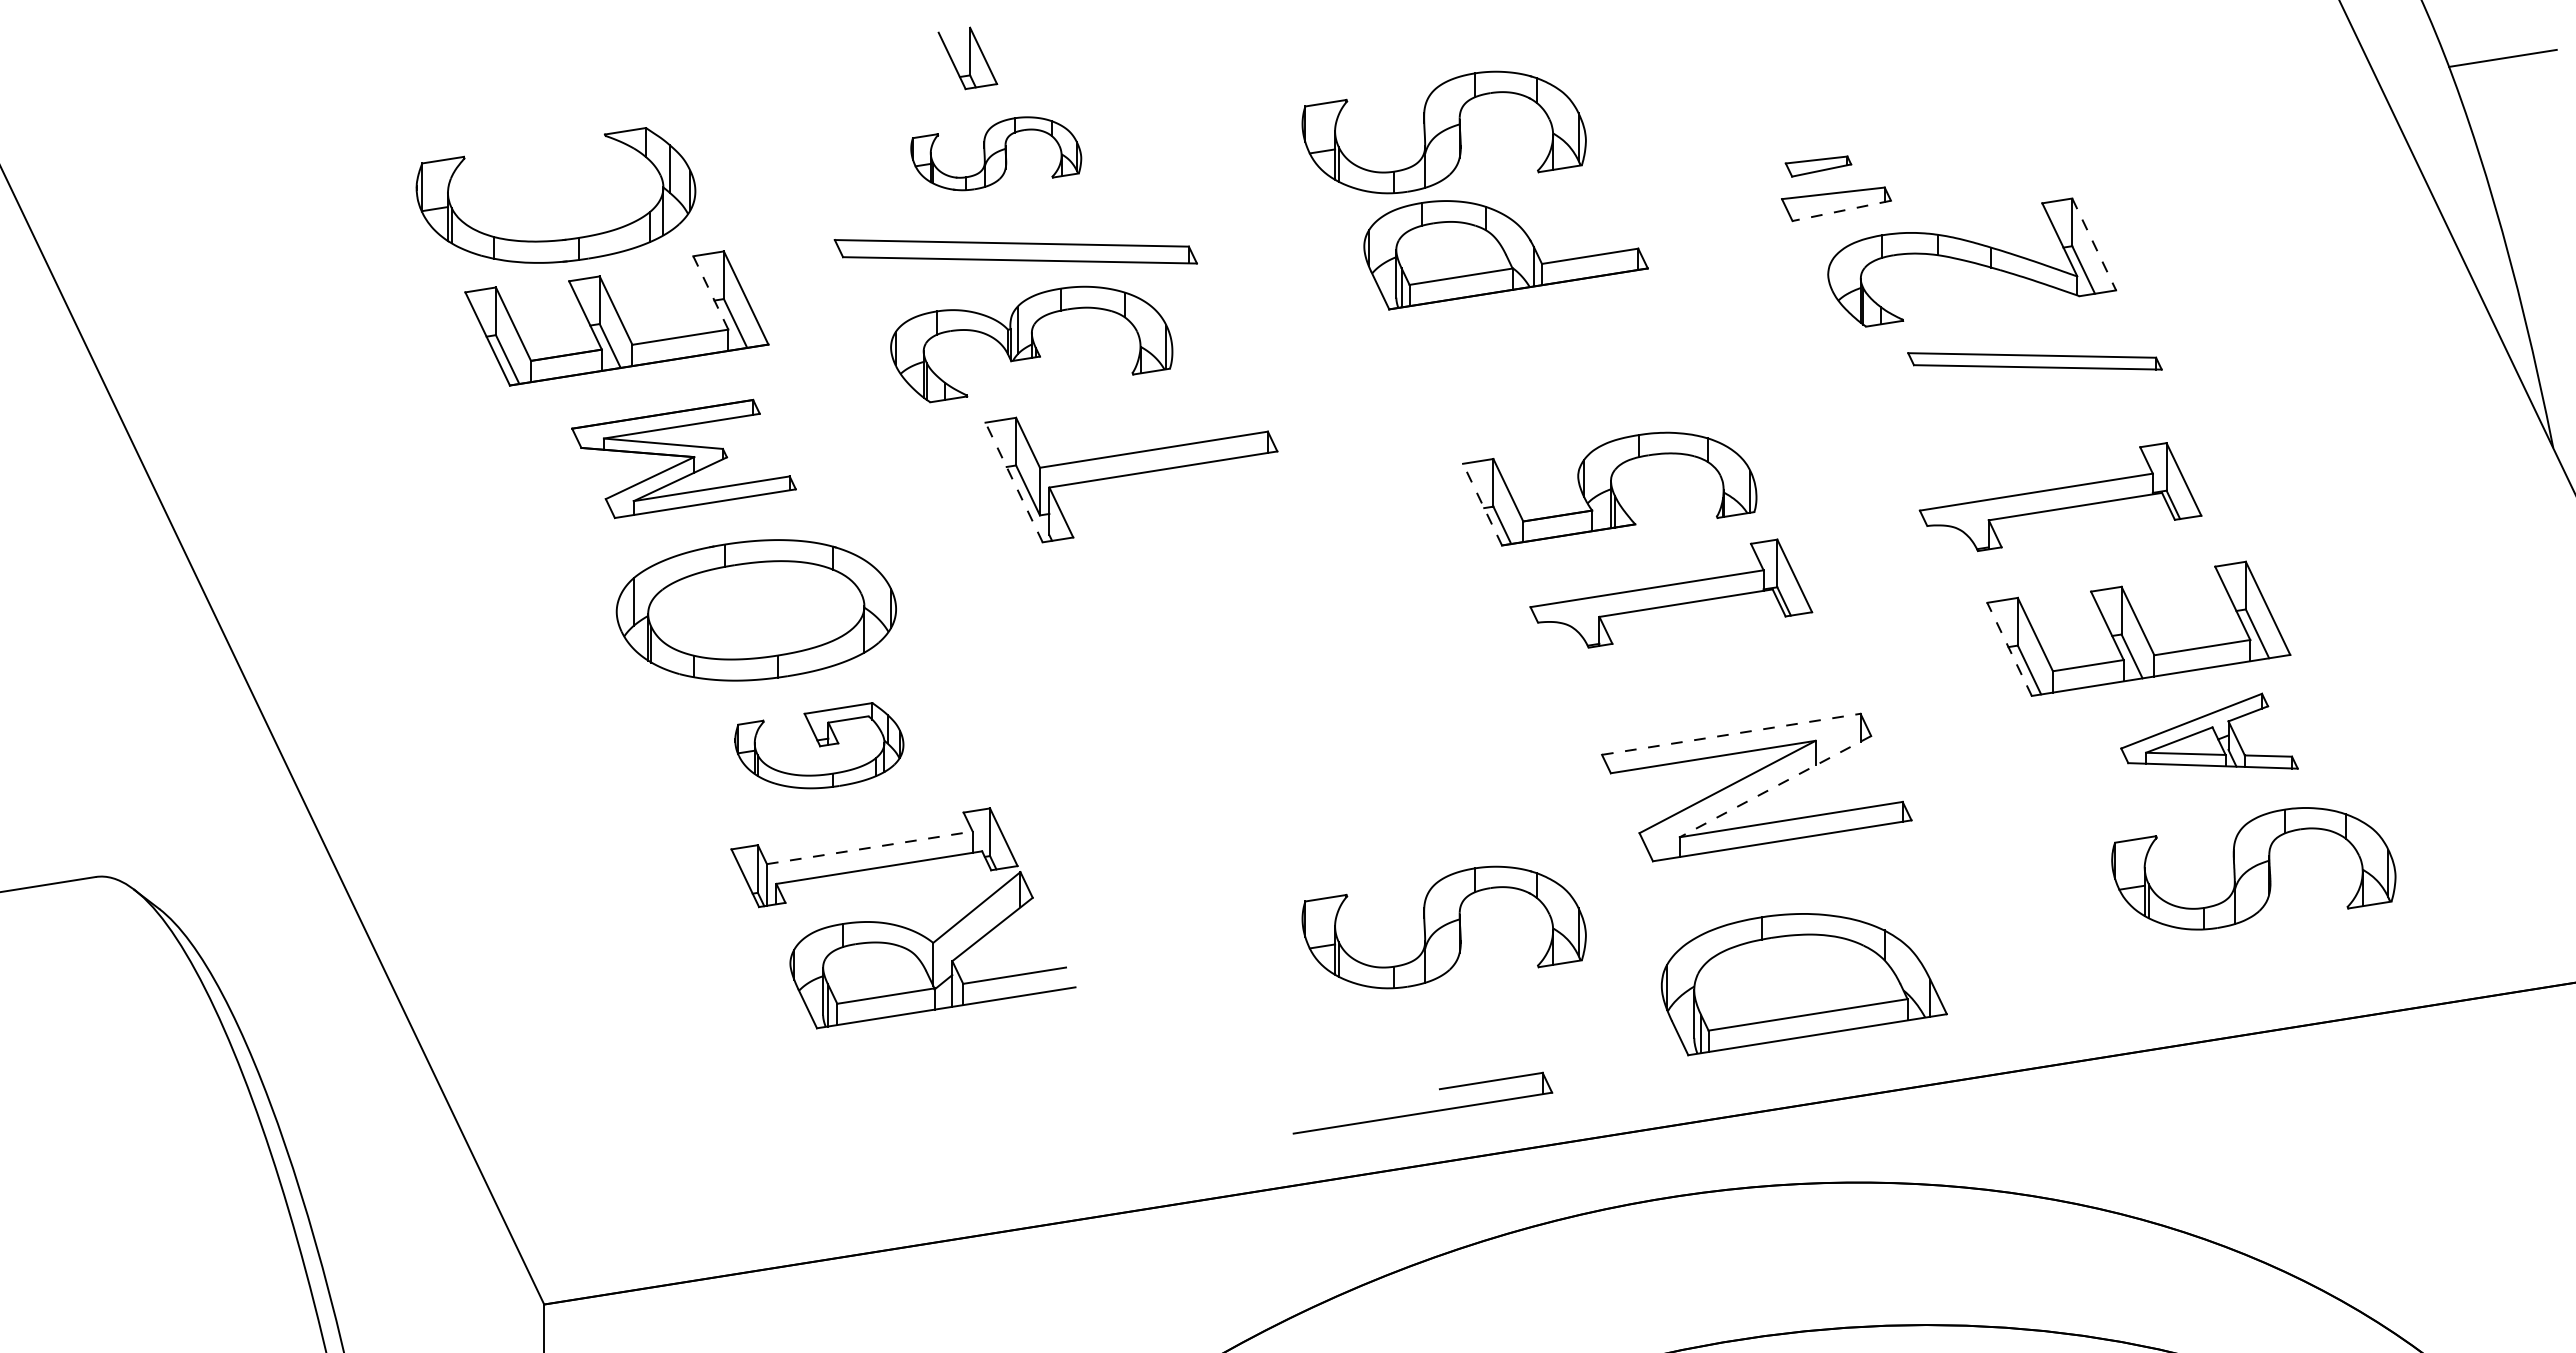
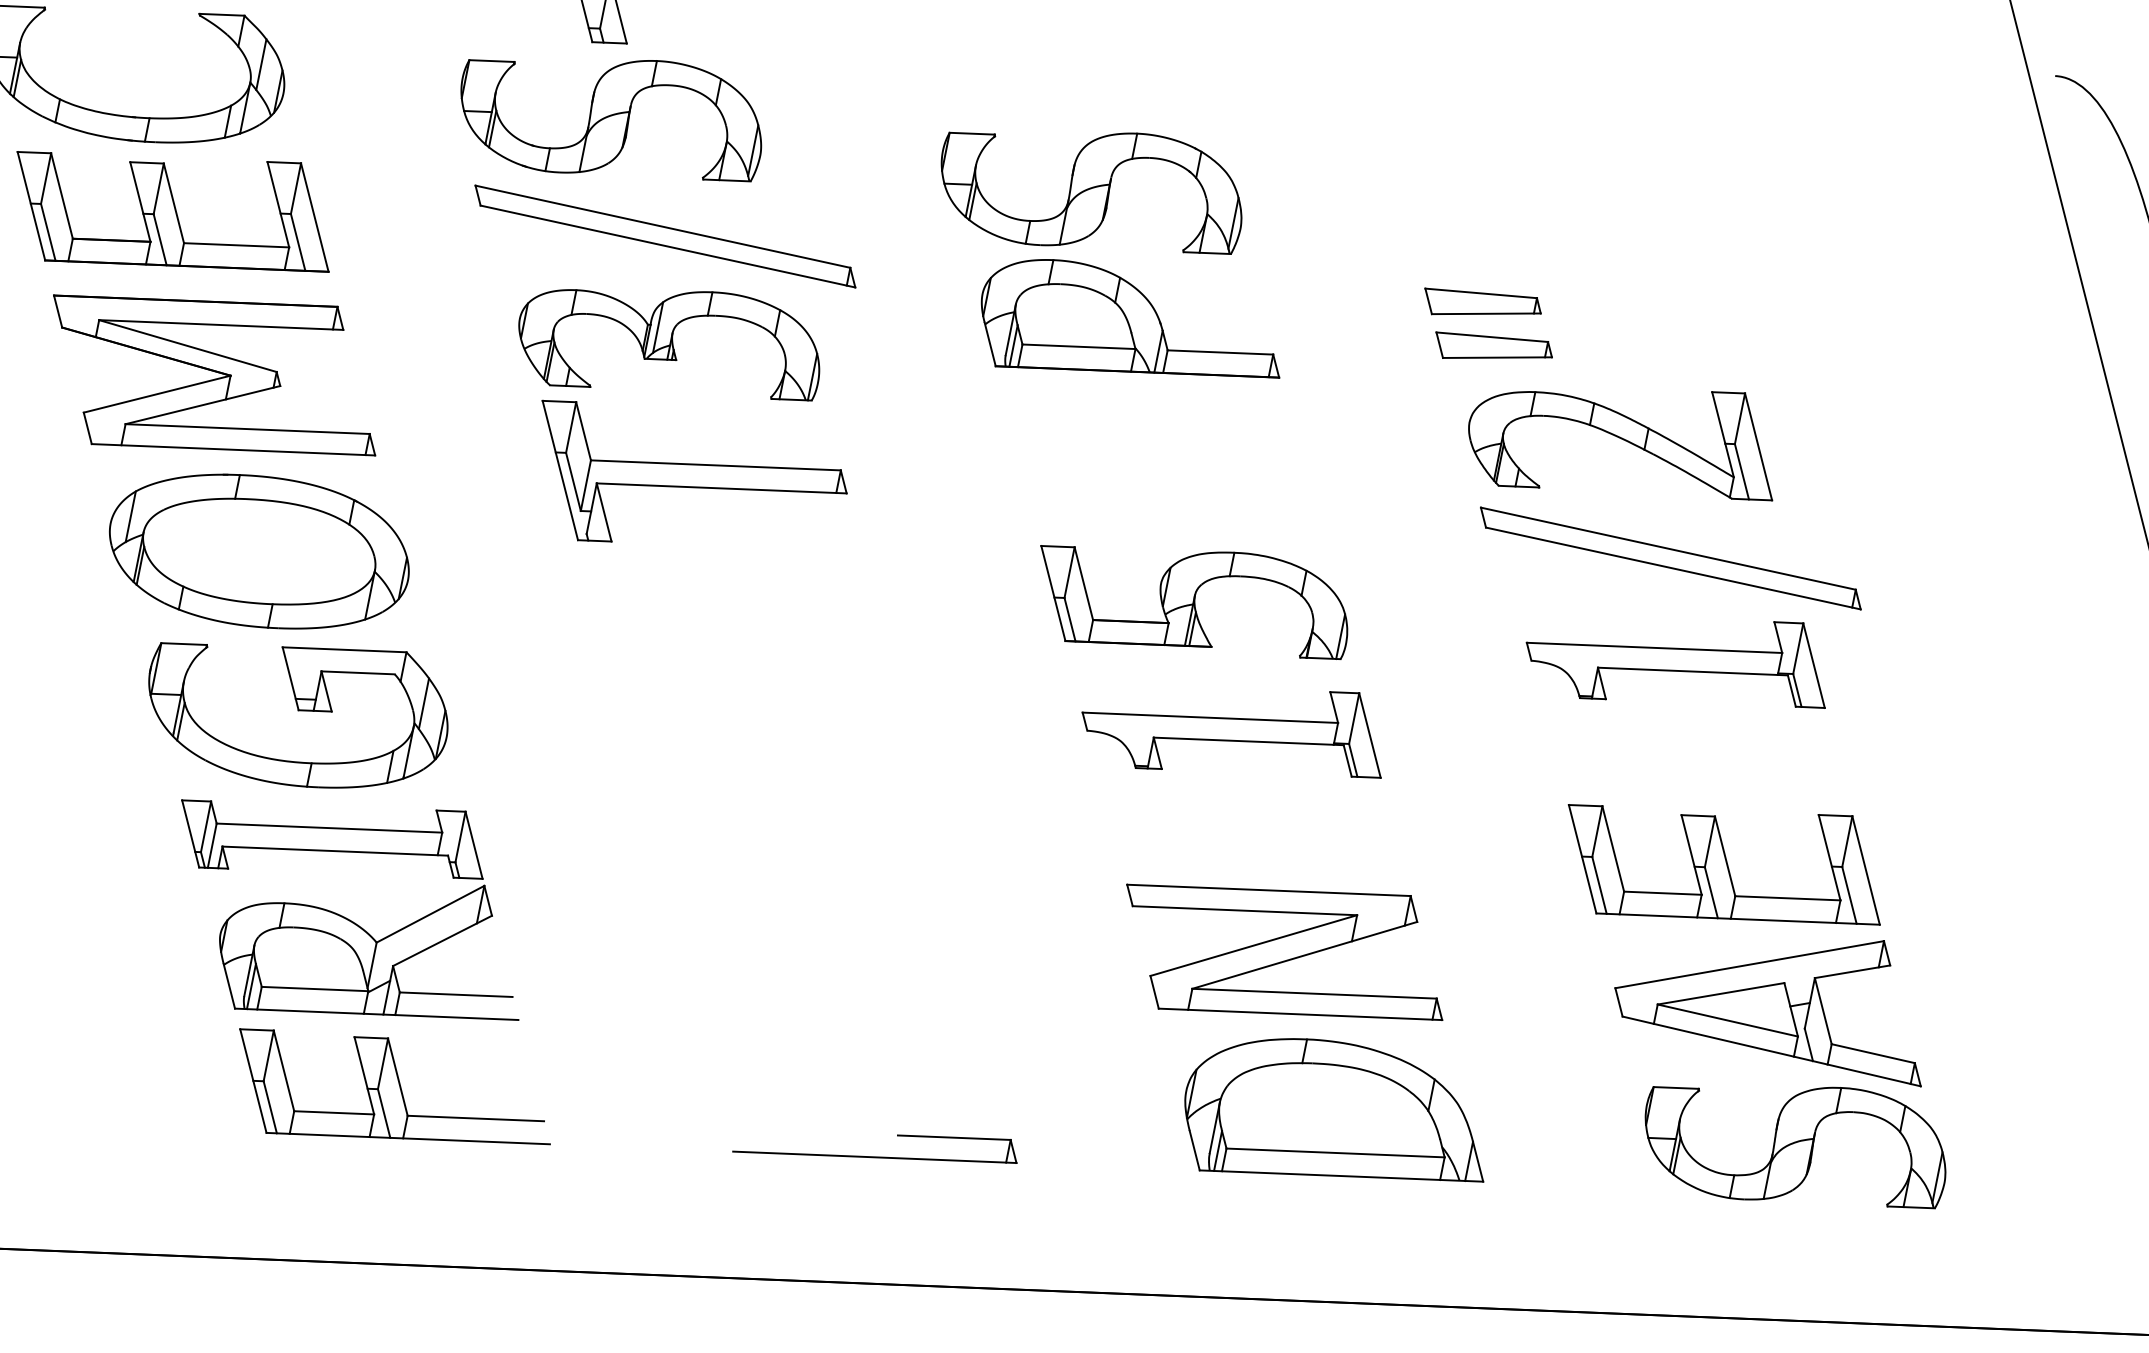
part: (995, 153) -> (610, 116), size x1.67
part: (1818, 166) -> (1482, 305), size x1.67
line: (1841, 211) -> (1497, 358), dashed -> solid
line: (2094, 244) -> (1758, 447), dashed -> solid
part: (1015, 251) -> (665, 236), moved
line: (710, 292) -> (278, 204), dashed -> solid
part: (1031, 344) -> (669, 345), moved
part: (2034, 361) -> (1670, 558), size x1.43
part: (683, 458) -> (214, 374), size x1.43
line: (1013, 482) -> (559, 470), dashed -> solid
part: (2060, 496) -> (1679, 657), moved
line: (1482, 504) -> (1053, 593), dashed -> solid
line: (2009, 649) -> (1582, 859), dashed -> solid
part: (2209, 730) -> (1777, 987), size x1.67
line: (1731, 734) -> (1269, 890), dashed -> solid
part: (819, 745) -> (297, 708), size x1.67
line: (1775, 786) -> (1304, 955), dashed -> solid
line: (870, 847) -> (330, 827), dashed -> solid
part: (1443, 927) -> (922, 1034), removed
part: (1804, 984) -> (1338, 1119), moved
part: (975, 1081) -> (392, 1098), added
part: (1425, 1111) -> (877, 1156), moved

